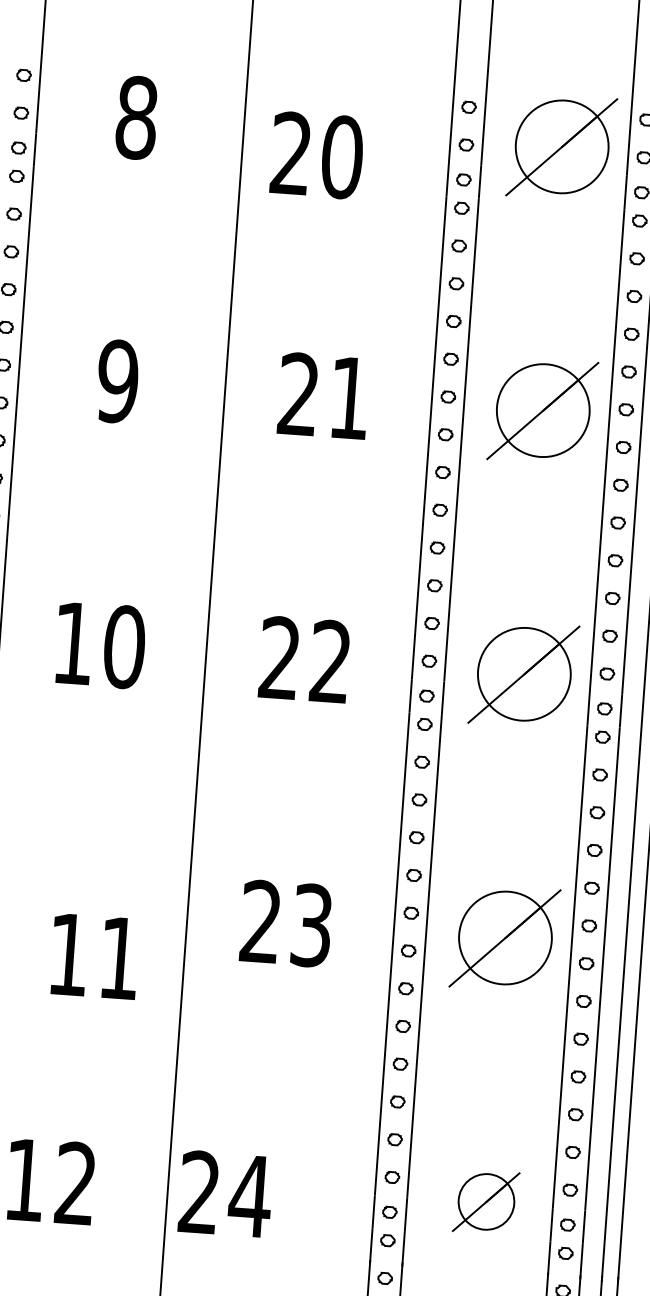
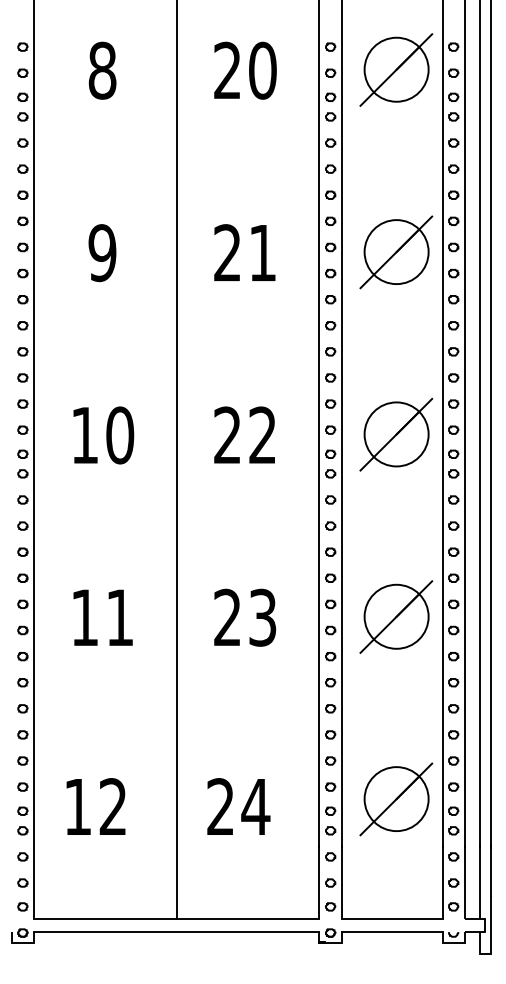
text: (317, 155) -> (245, 70), moved
text: (94, 956) -> (102, 617), moved
text: (225, 1193) -> (238, 806), moved
part: (486, 1202) -> (396, 799), size x1.67

